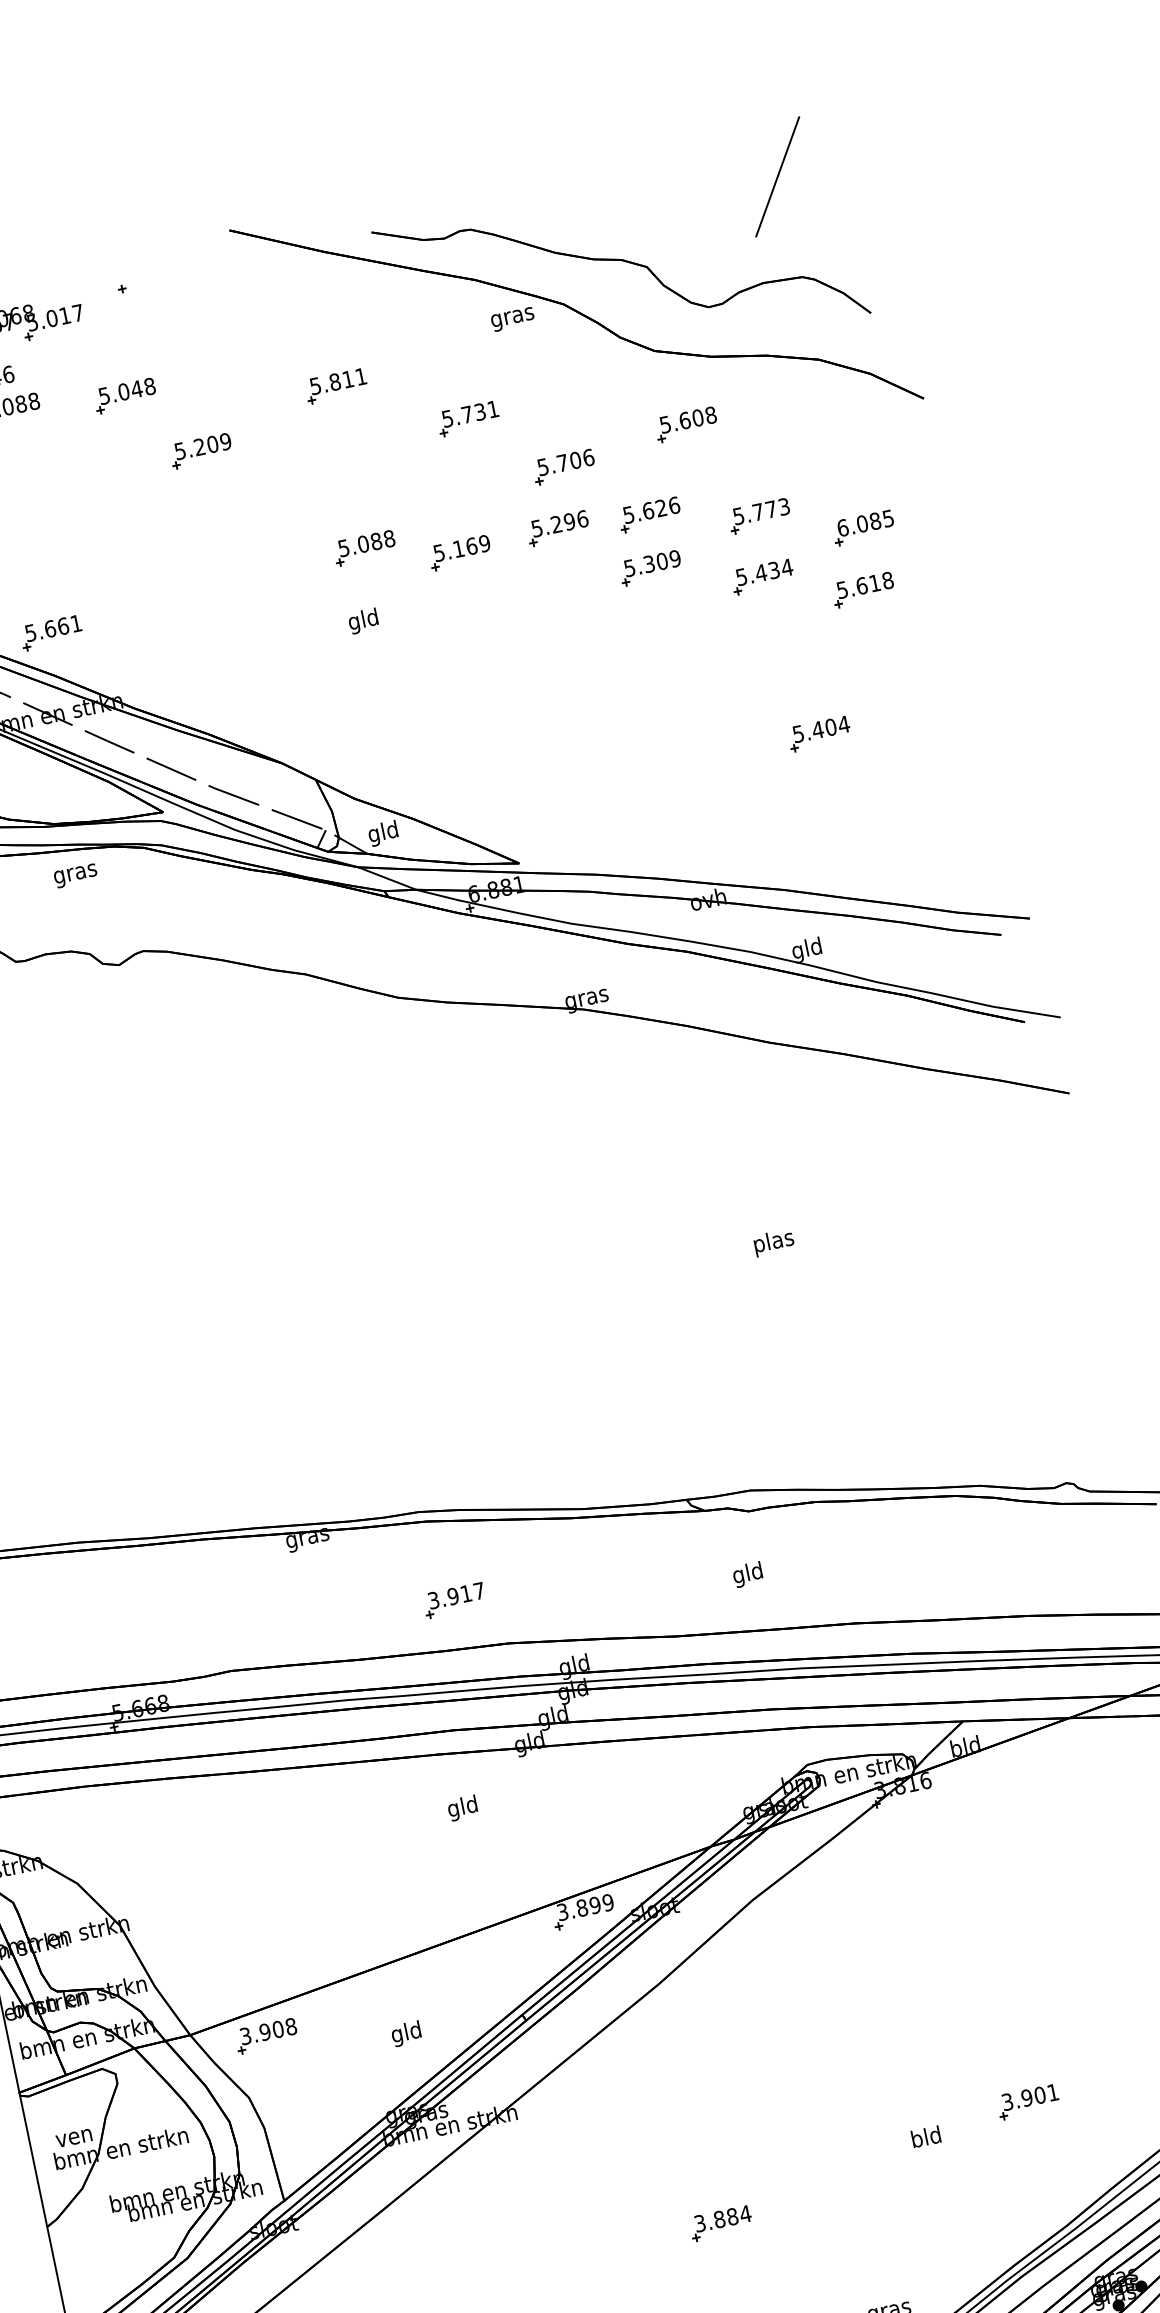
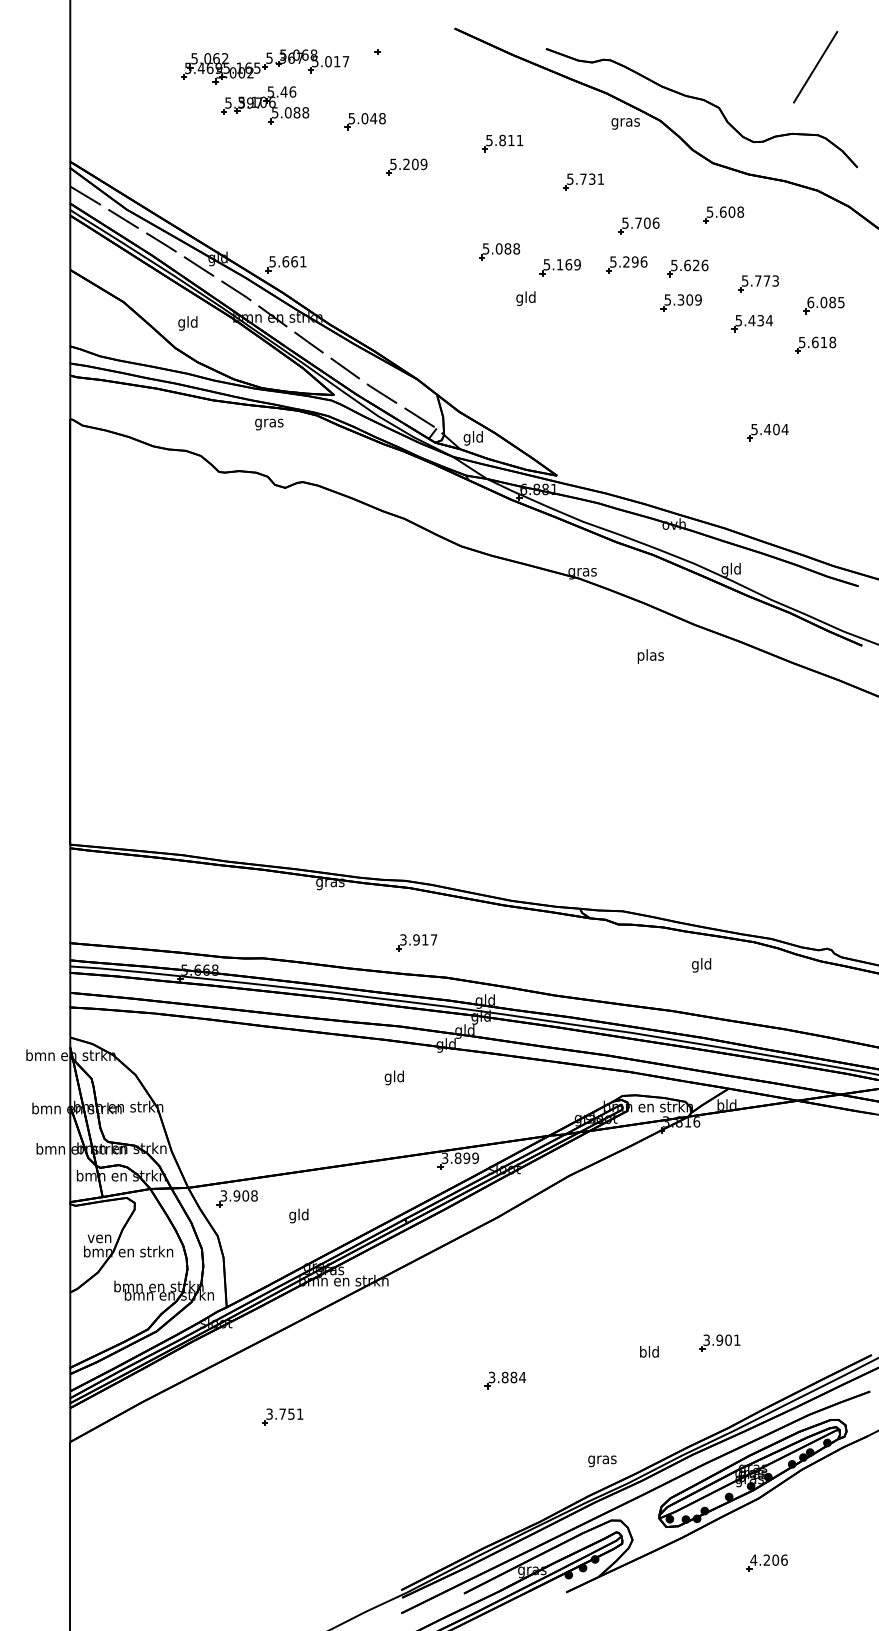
text: (362, 621) -> (525, 298), moved
text: (773, 1242) -> (650, 656), moved
text: (747, 1575) -> (701, 965), moved
text: (405, 2033) -> (298, 1215), moved

